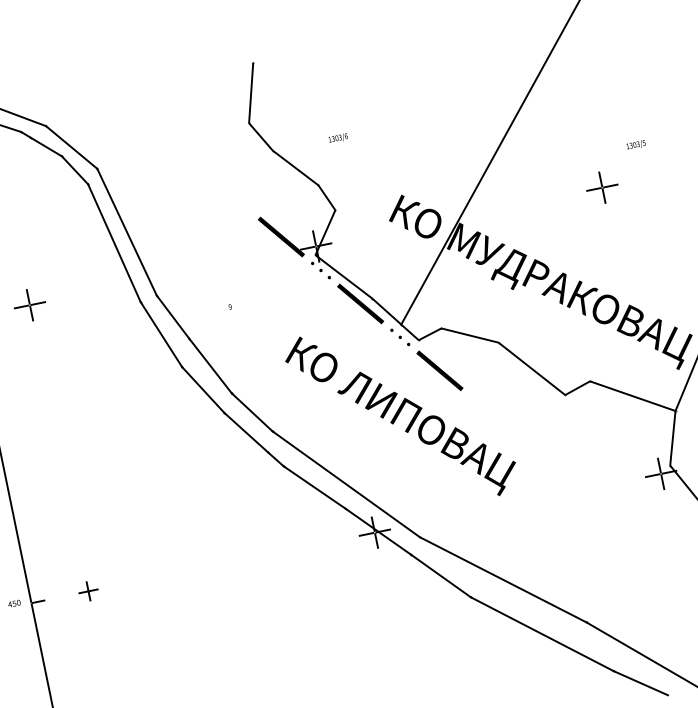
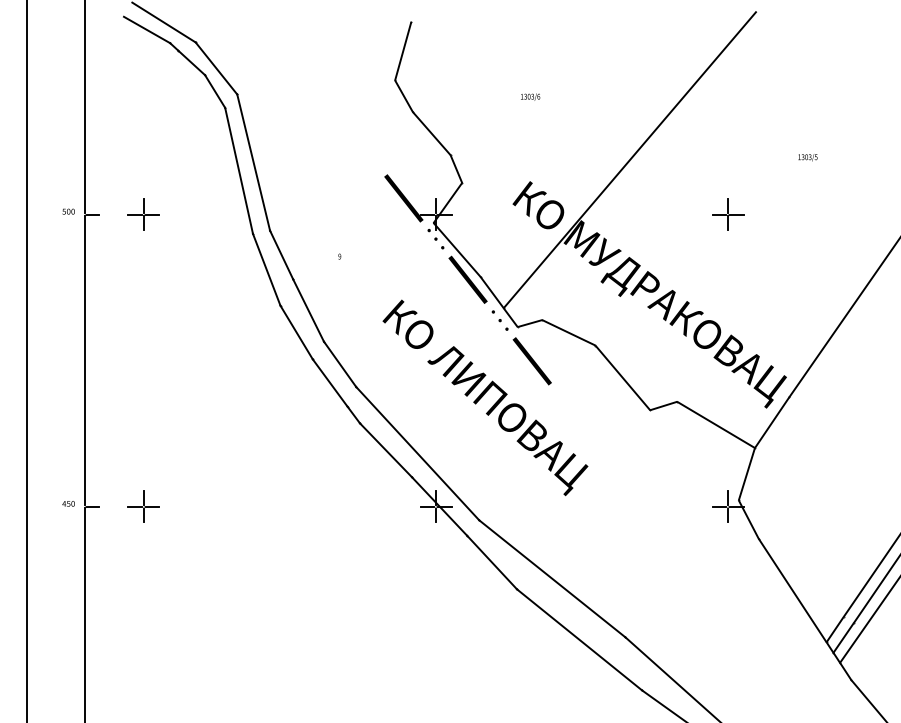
text: (338, 137) -> (530, 96), moved
text: (635, 145) -> (807, 157), moved
part: (88, 591) -> (143, 506), size x1.67

